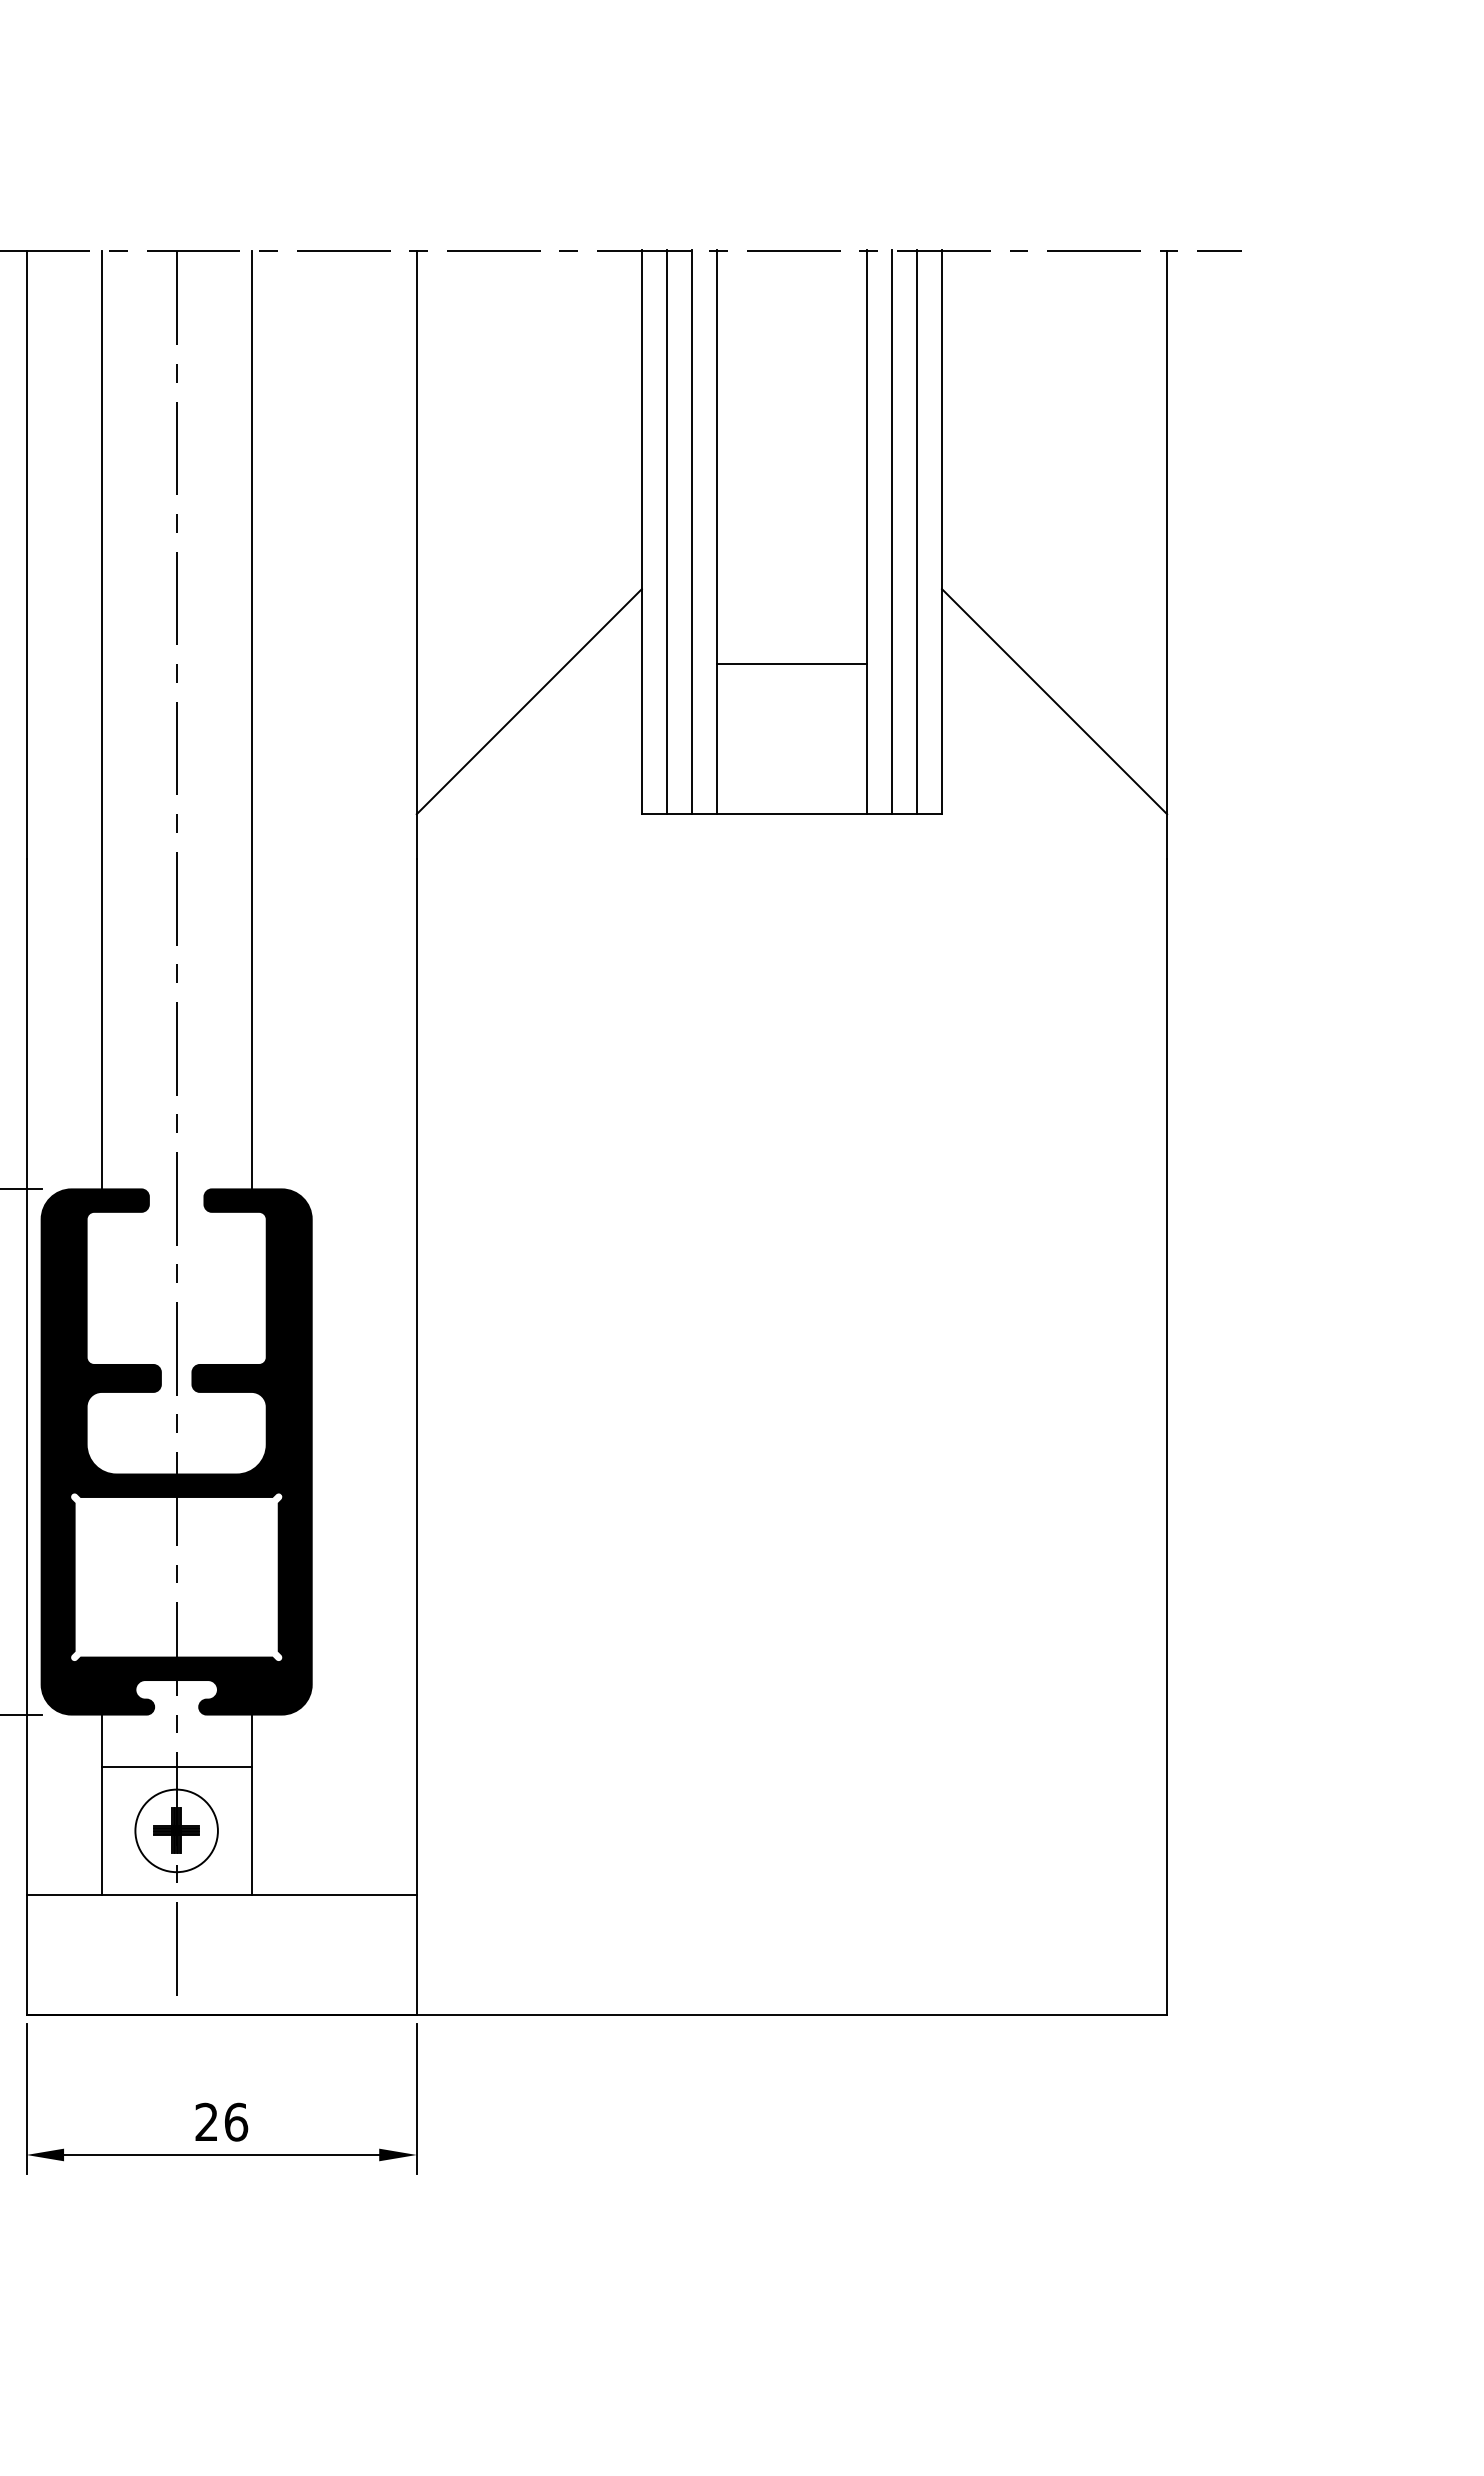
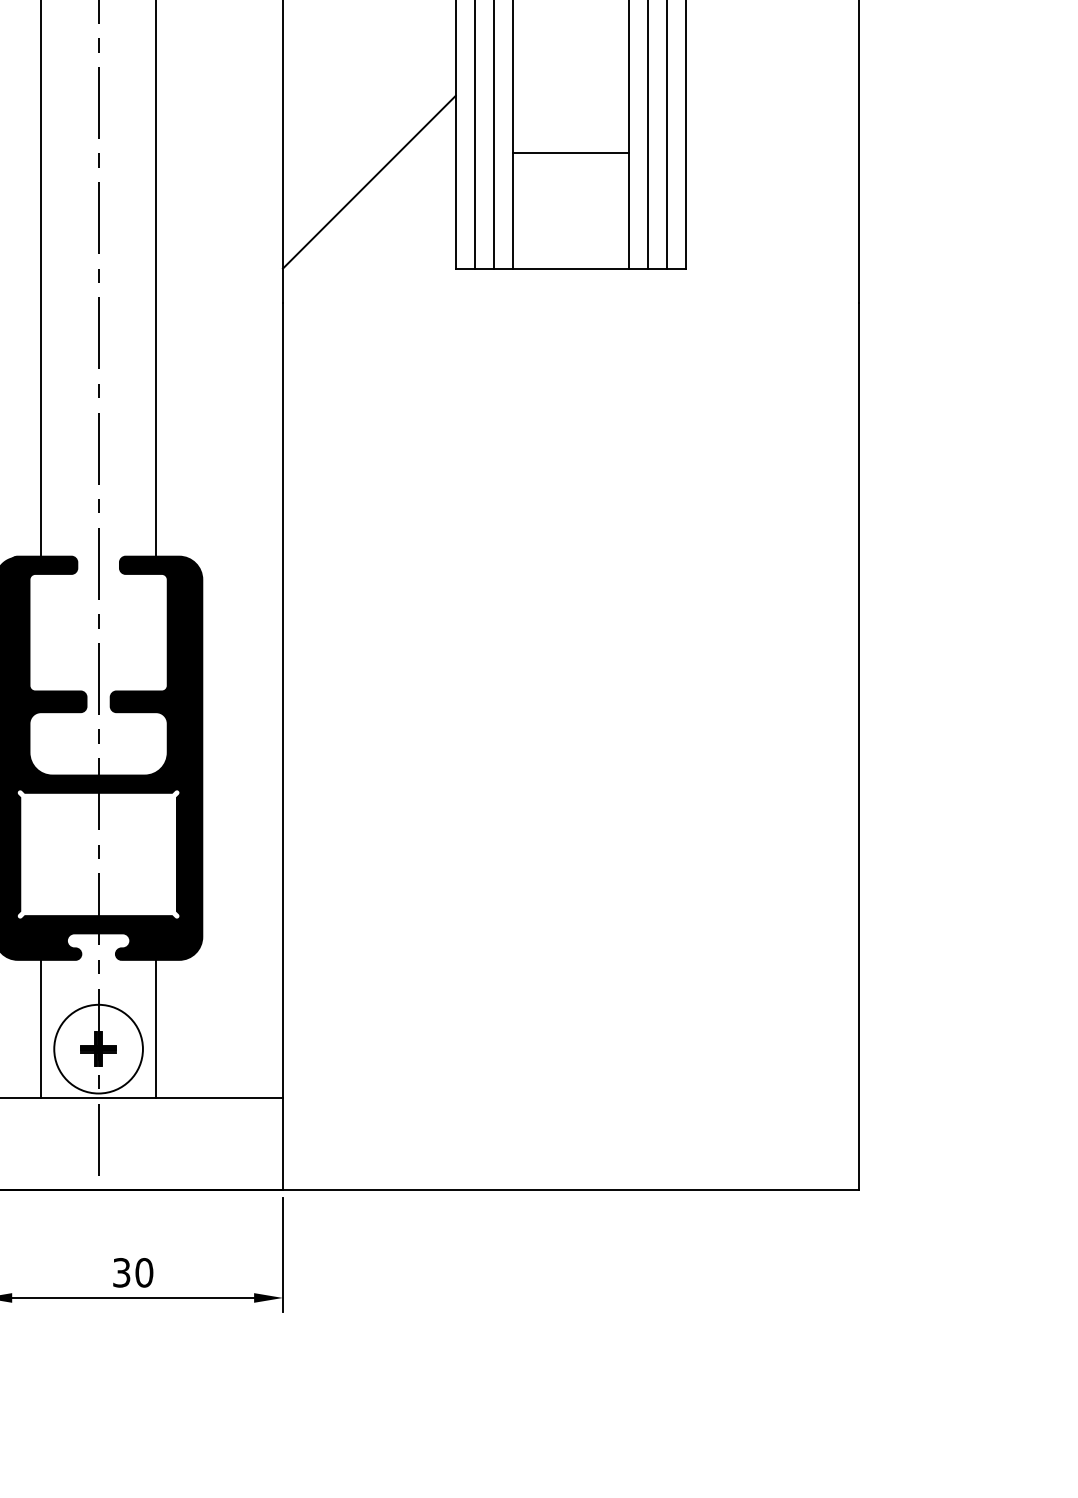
line: (1054, 701) -> (772, 182), removed
line: (176, 1767) -> (98, 1000), removed
circle: (176, 1830) -> (98, 1048), size x1.4
text: (221, 2121) -> (133, 1272), 26 -> 30

